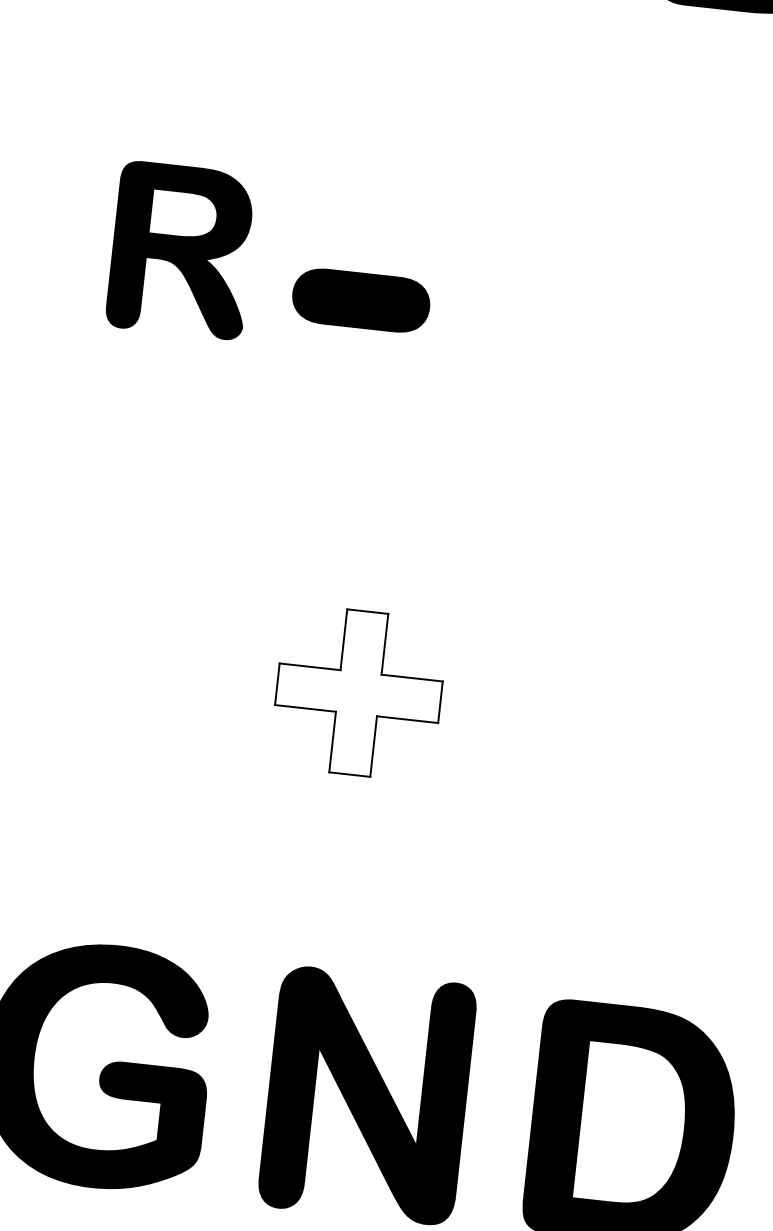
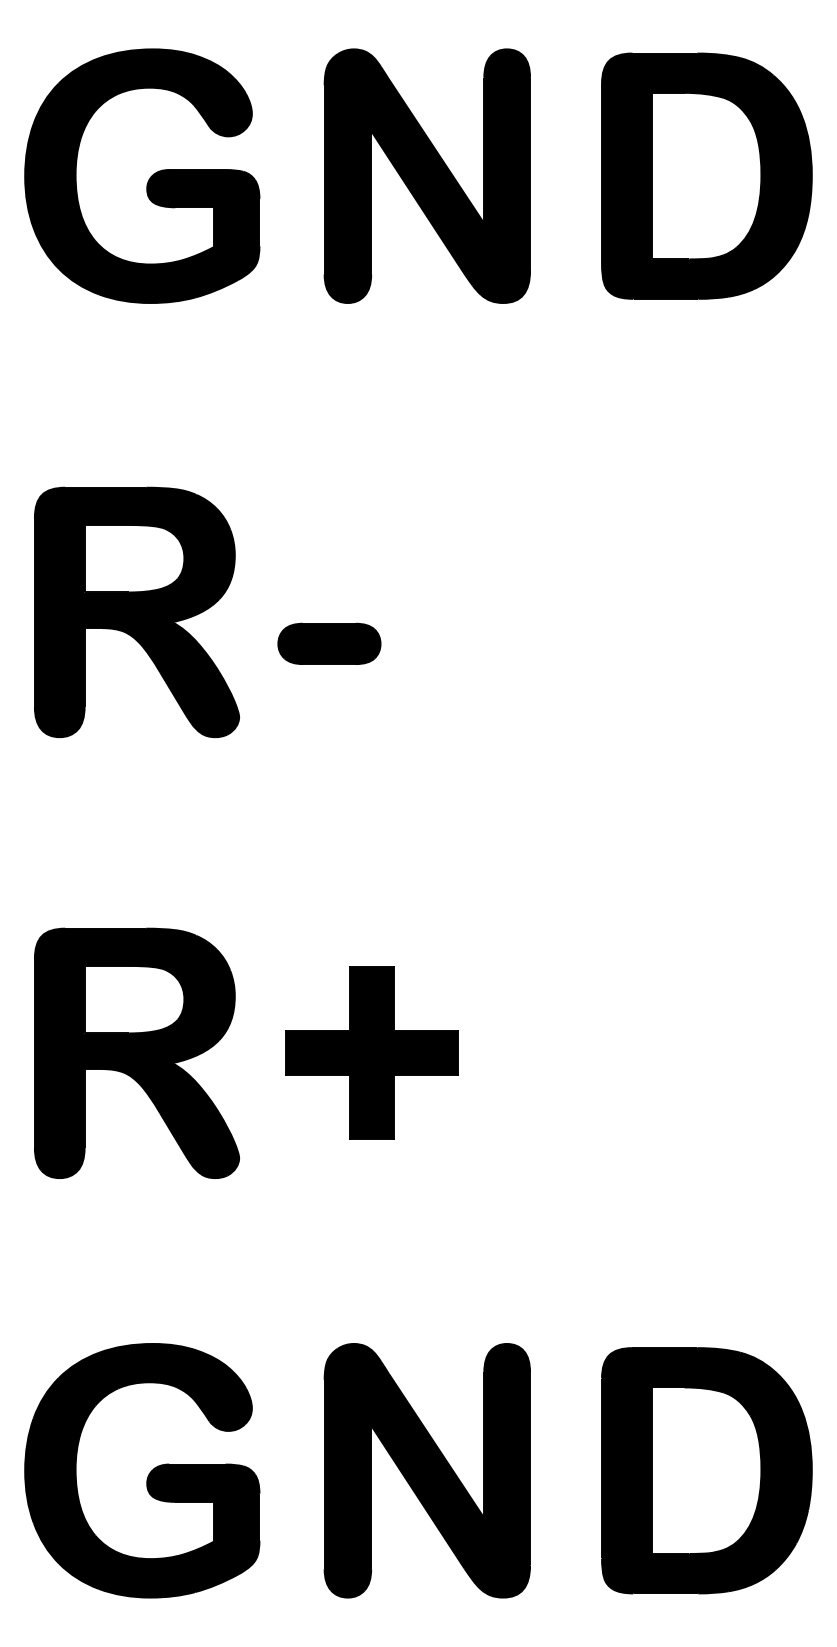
part: (181, 250) -> (136, 612), size x1.43
part: (361, 300) -> (329, 643), size x0.71
part: (135, 668) -> (136, 1052), added
fill: (359, 692) -> (372, 1052), added

